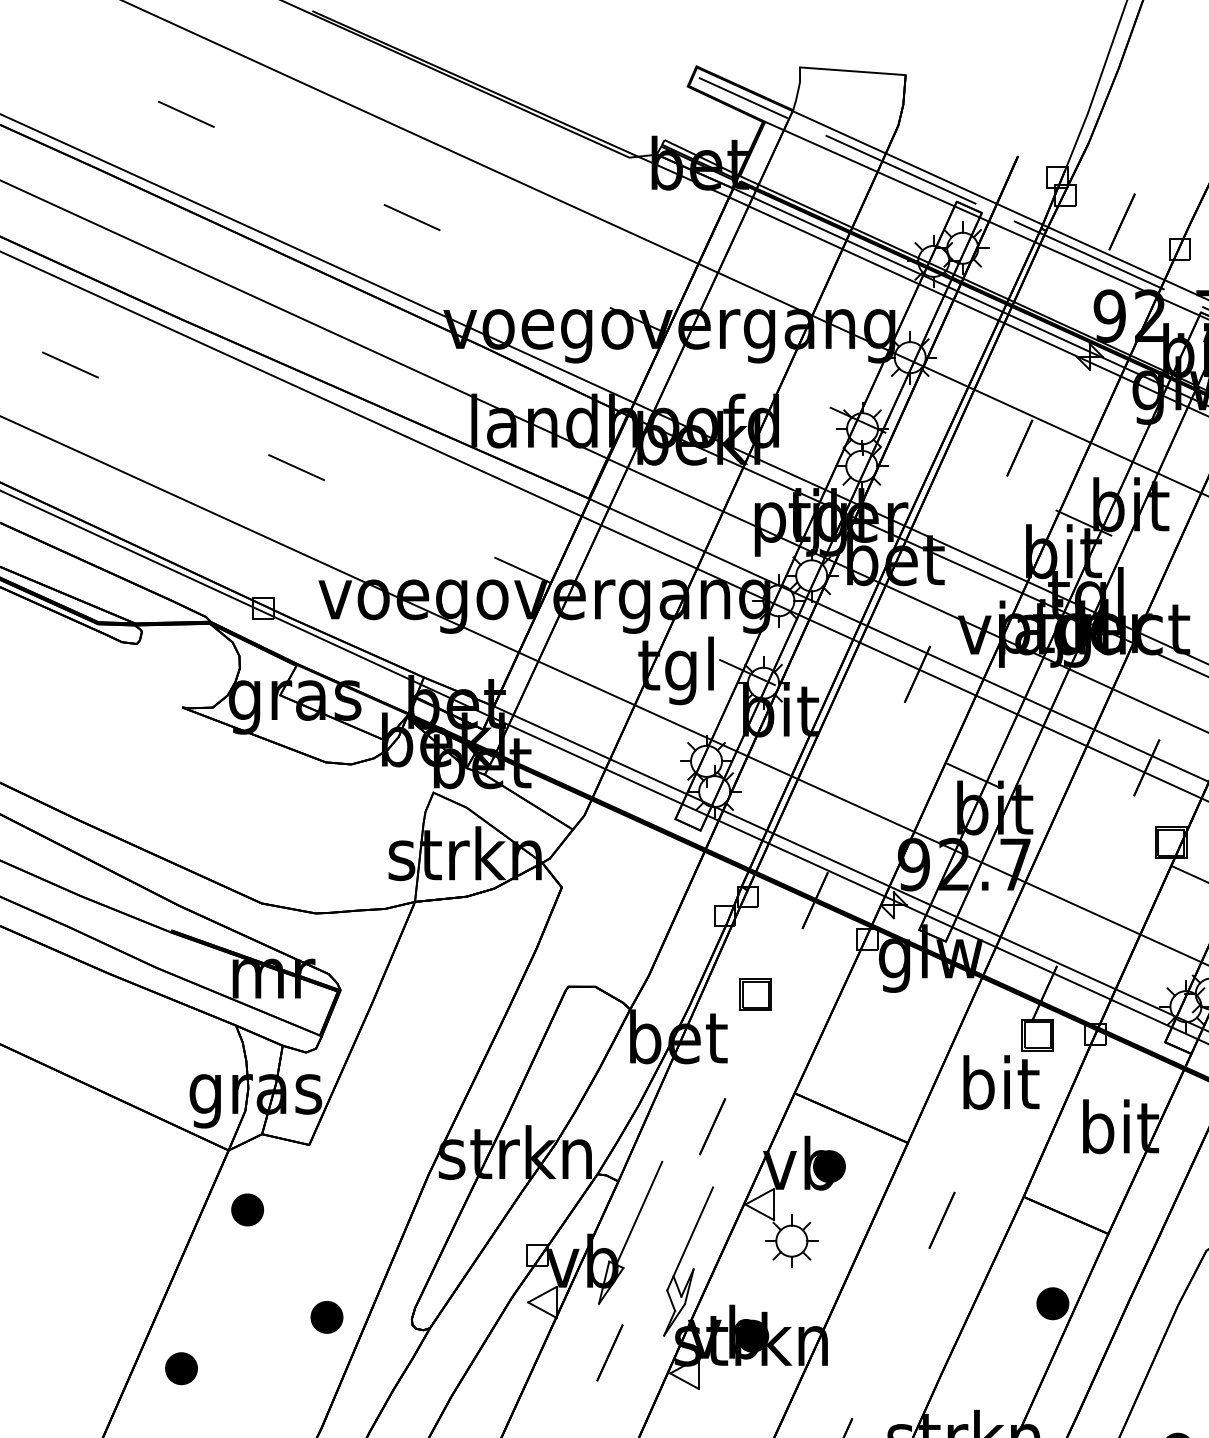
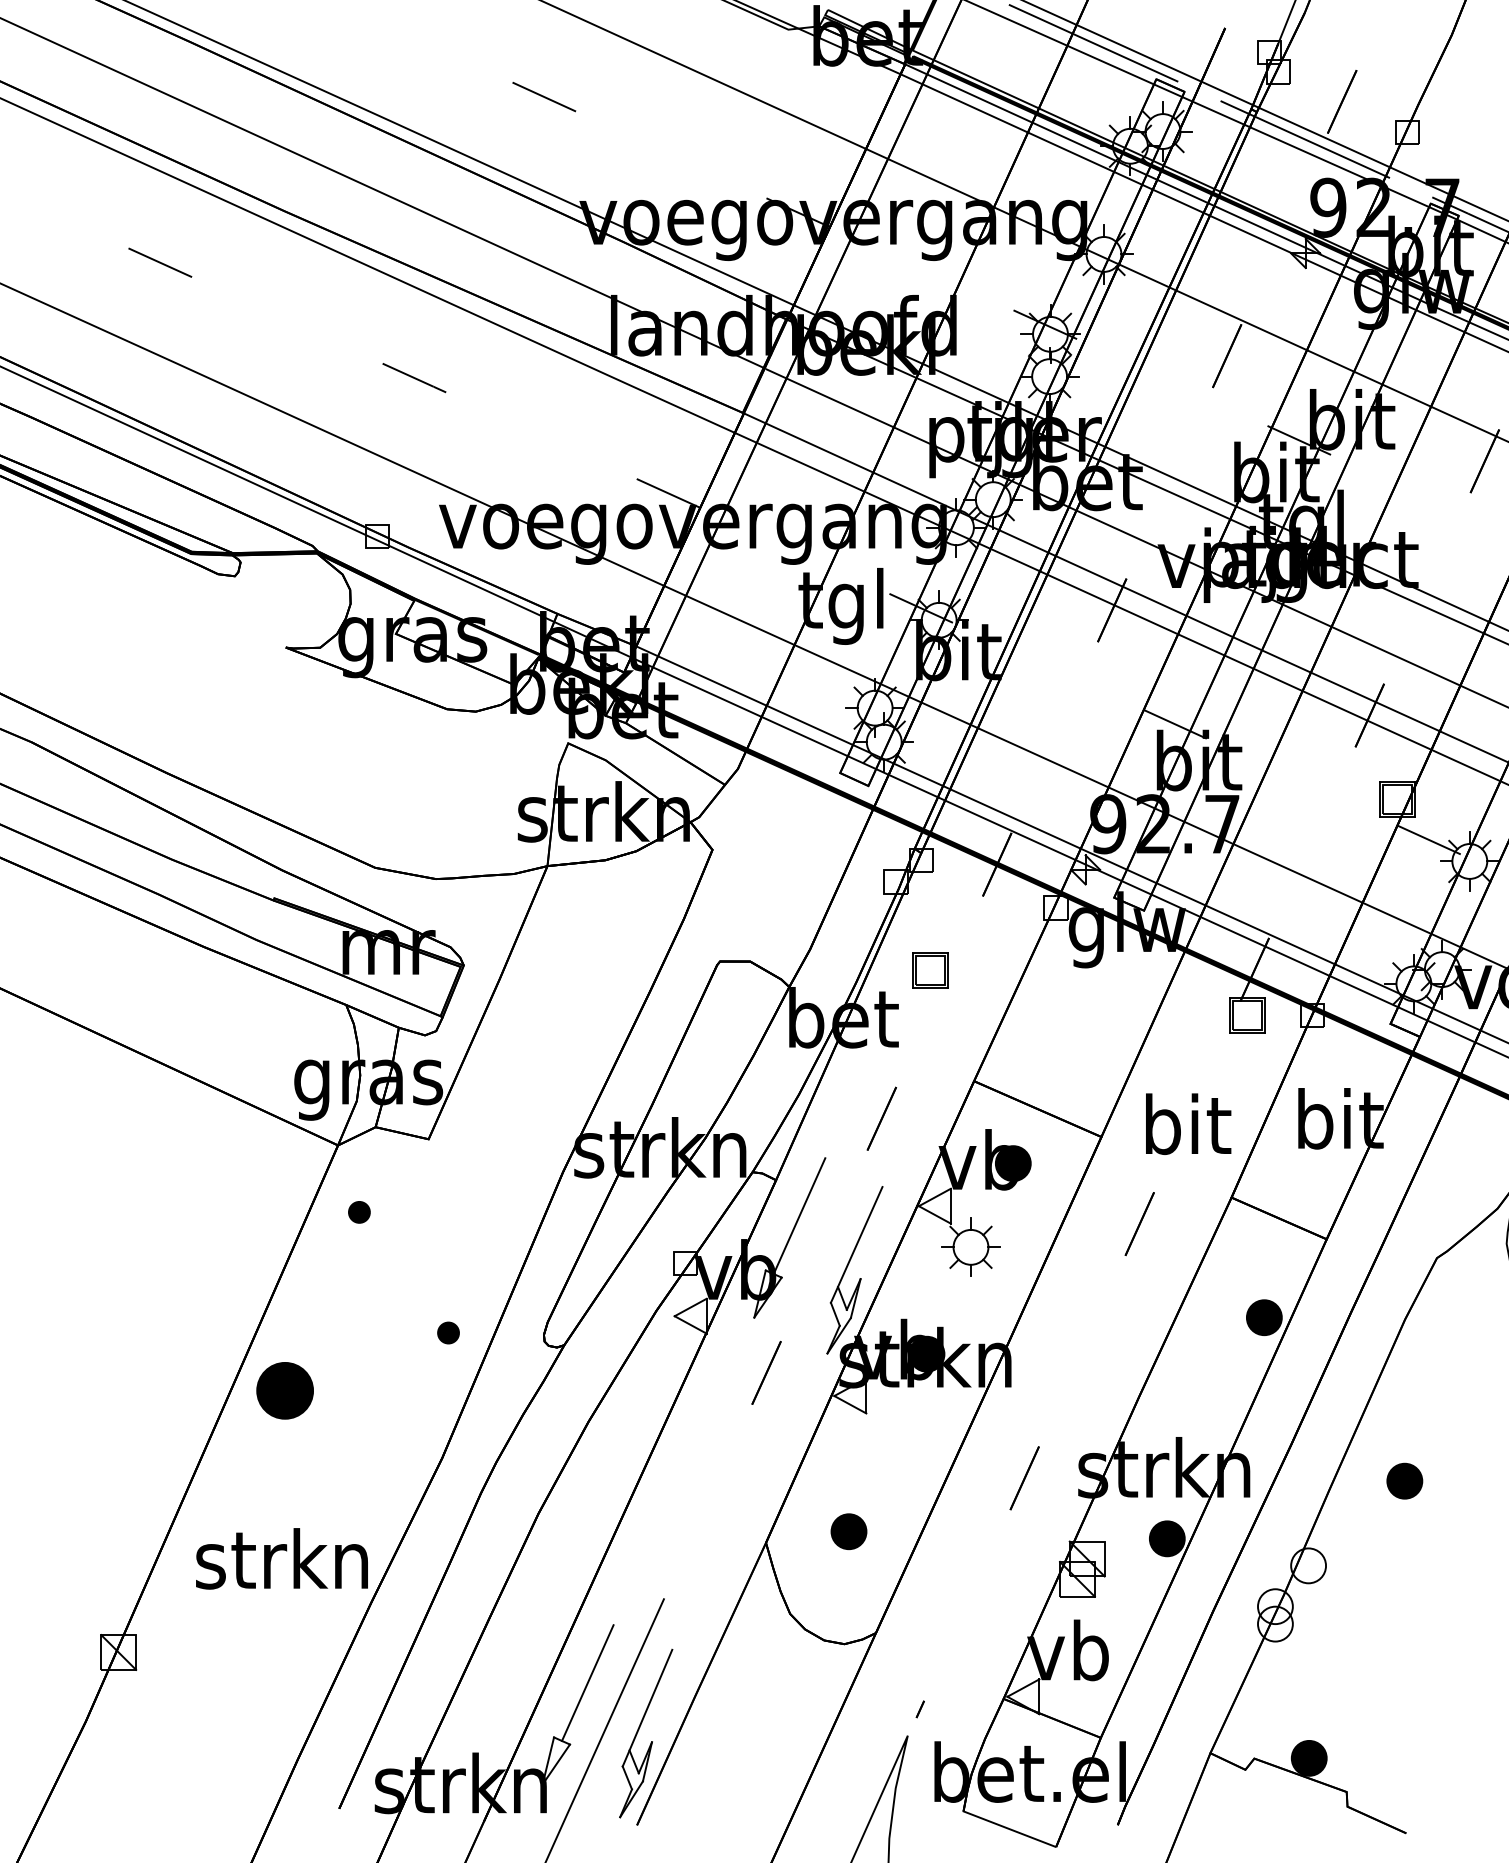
text: (1001, 1081) -> (1188, 1123), moved
part: (247, 1210) -> (359, 1212), size x0.6
part: (326, 1316) -> (448, 1332), size x0.6
part: (181, 1368) -> (284, 1390), size x1.6

